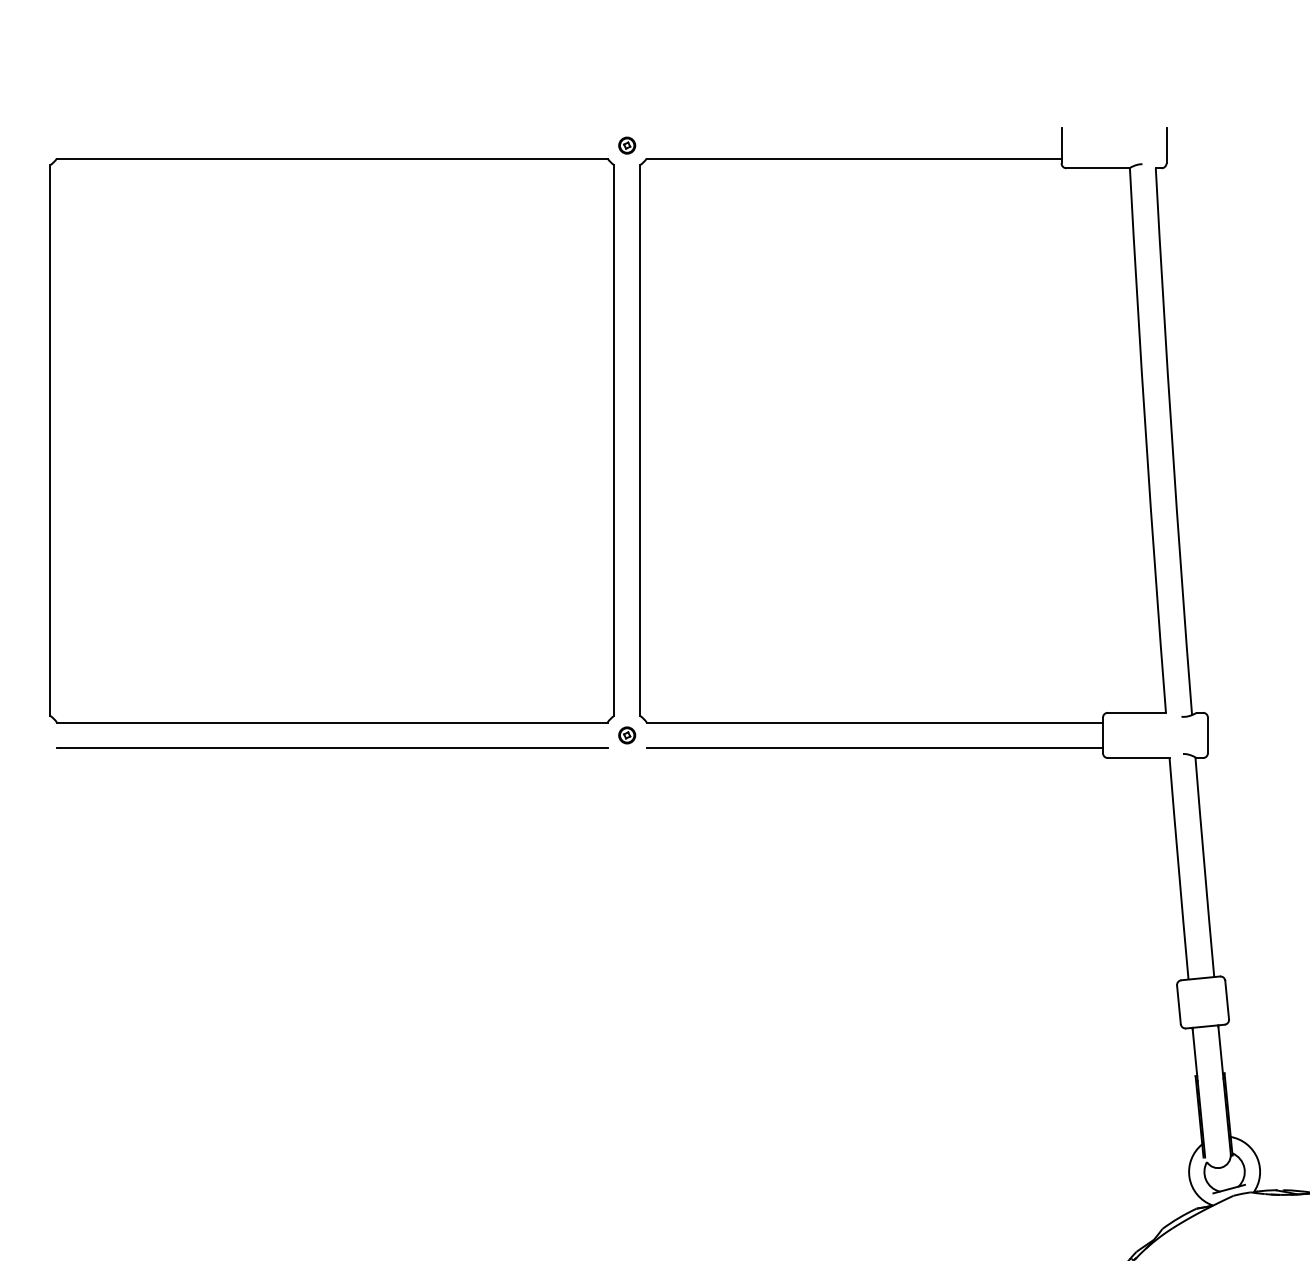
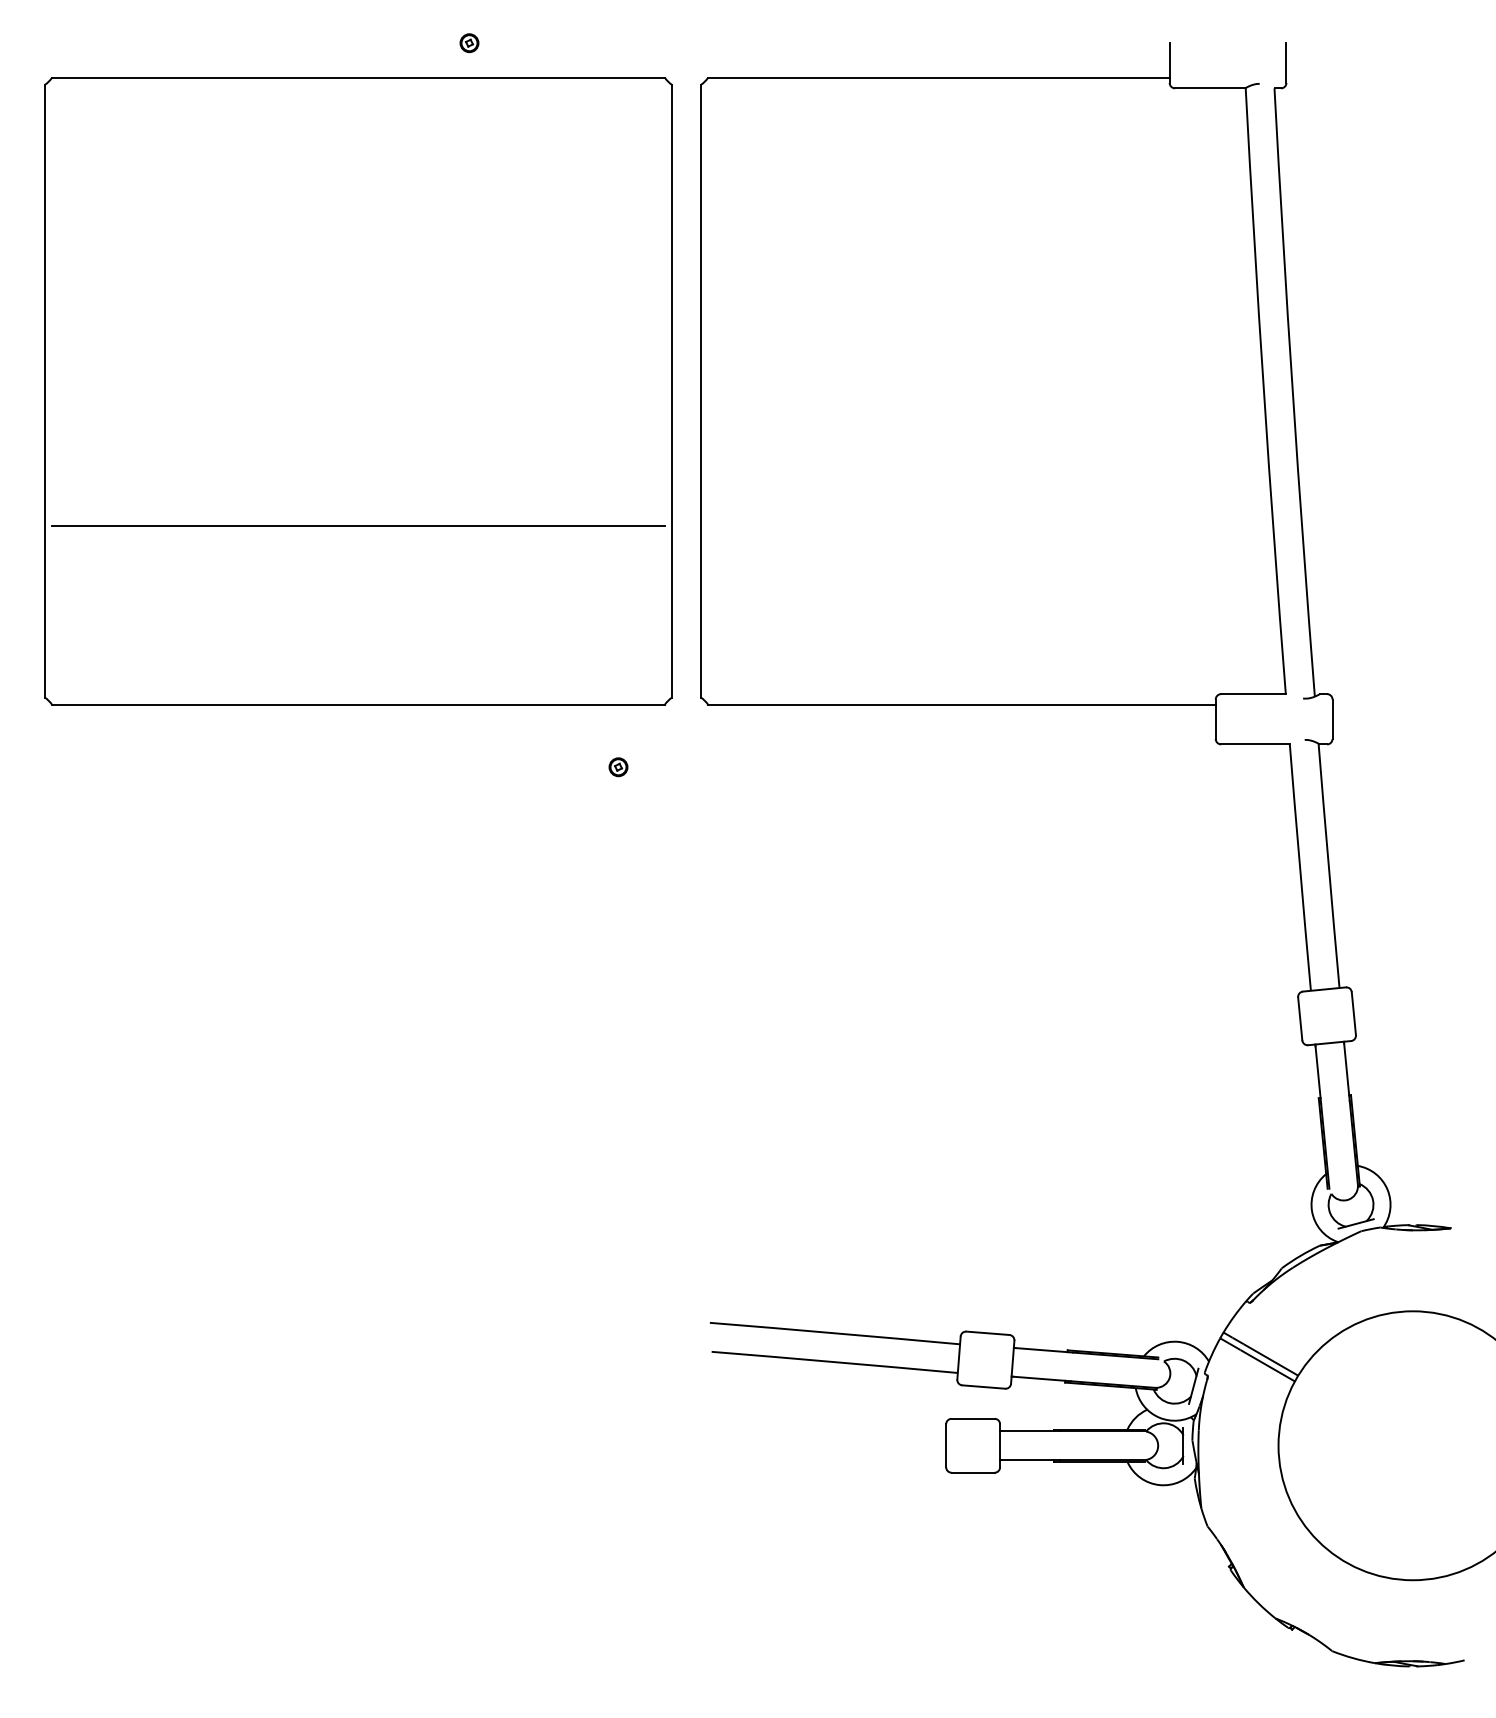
part: (627, 145) -> (469, 43), moved
part: (627, 735) -> (618, 767), moved
line: (332, 748) -> (358, 525), moved
line: (874, 748) -> (961, 733), removed

